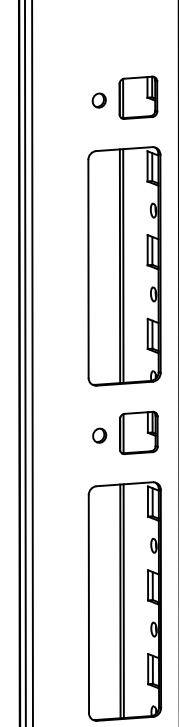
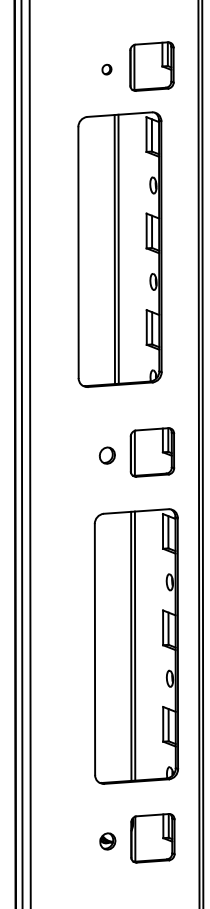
part: (98, 100) -> (106, 69), size x0.6
part: (124, 266) -> (119, 249), moved

